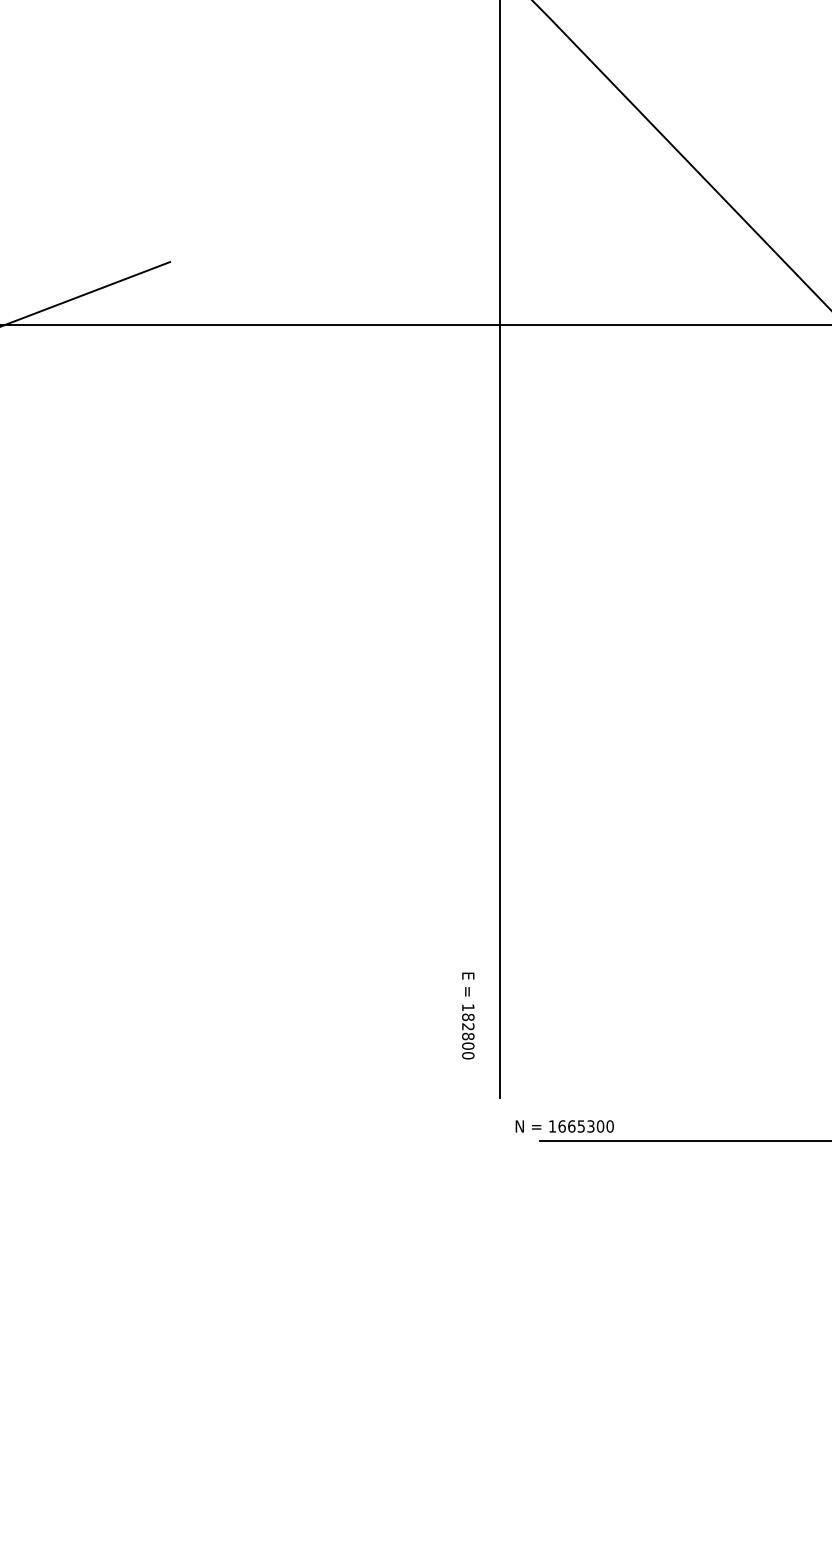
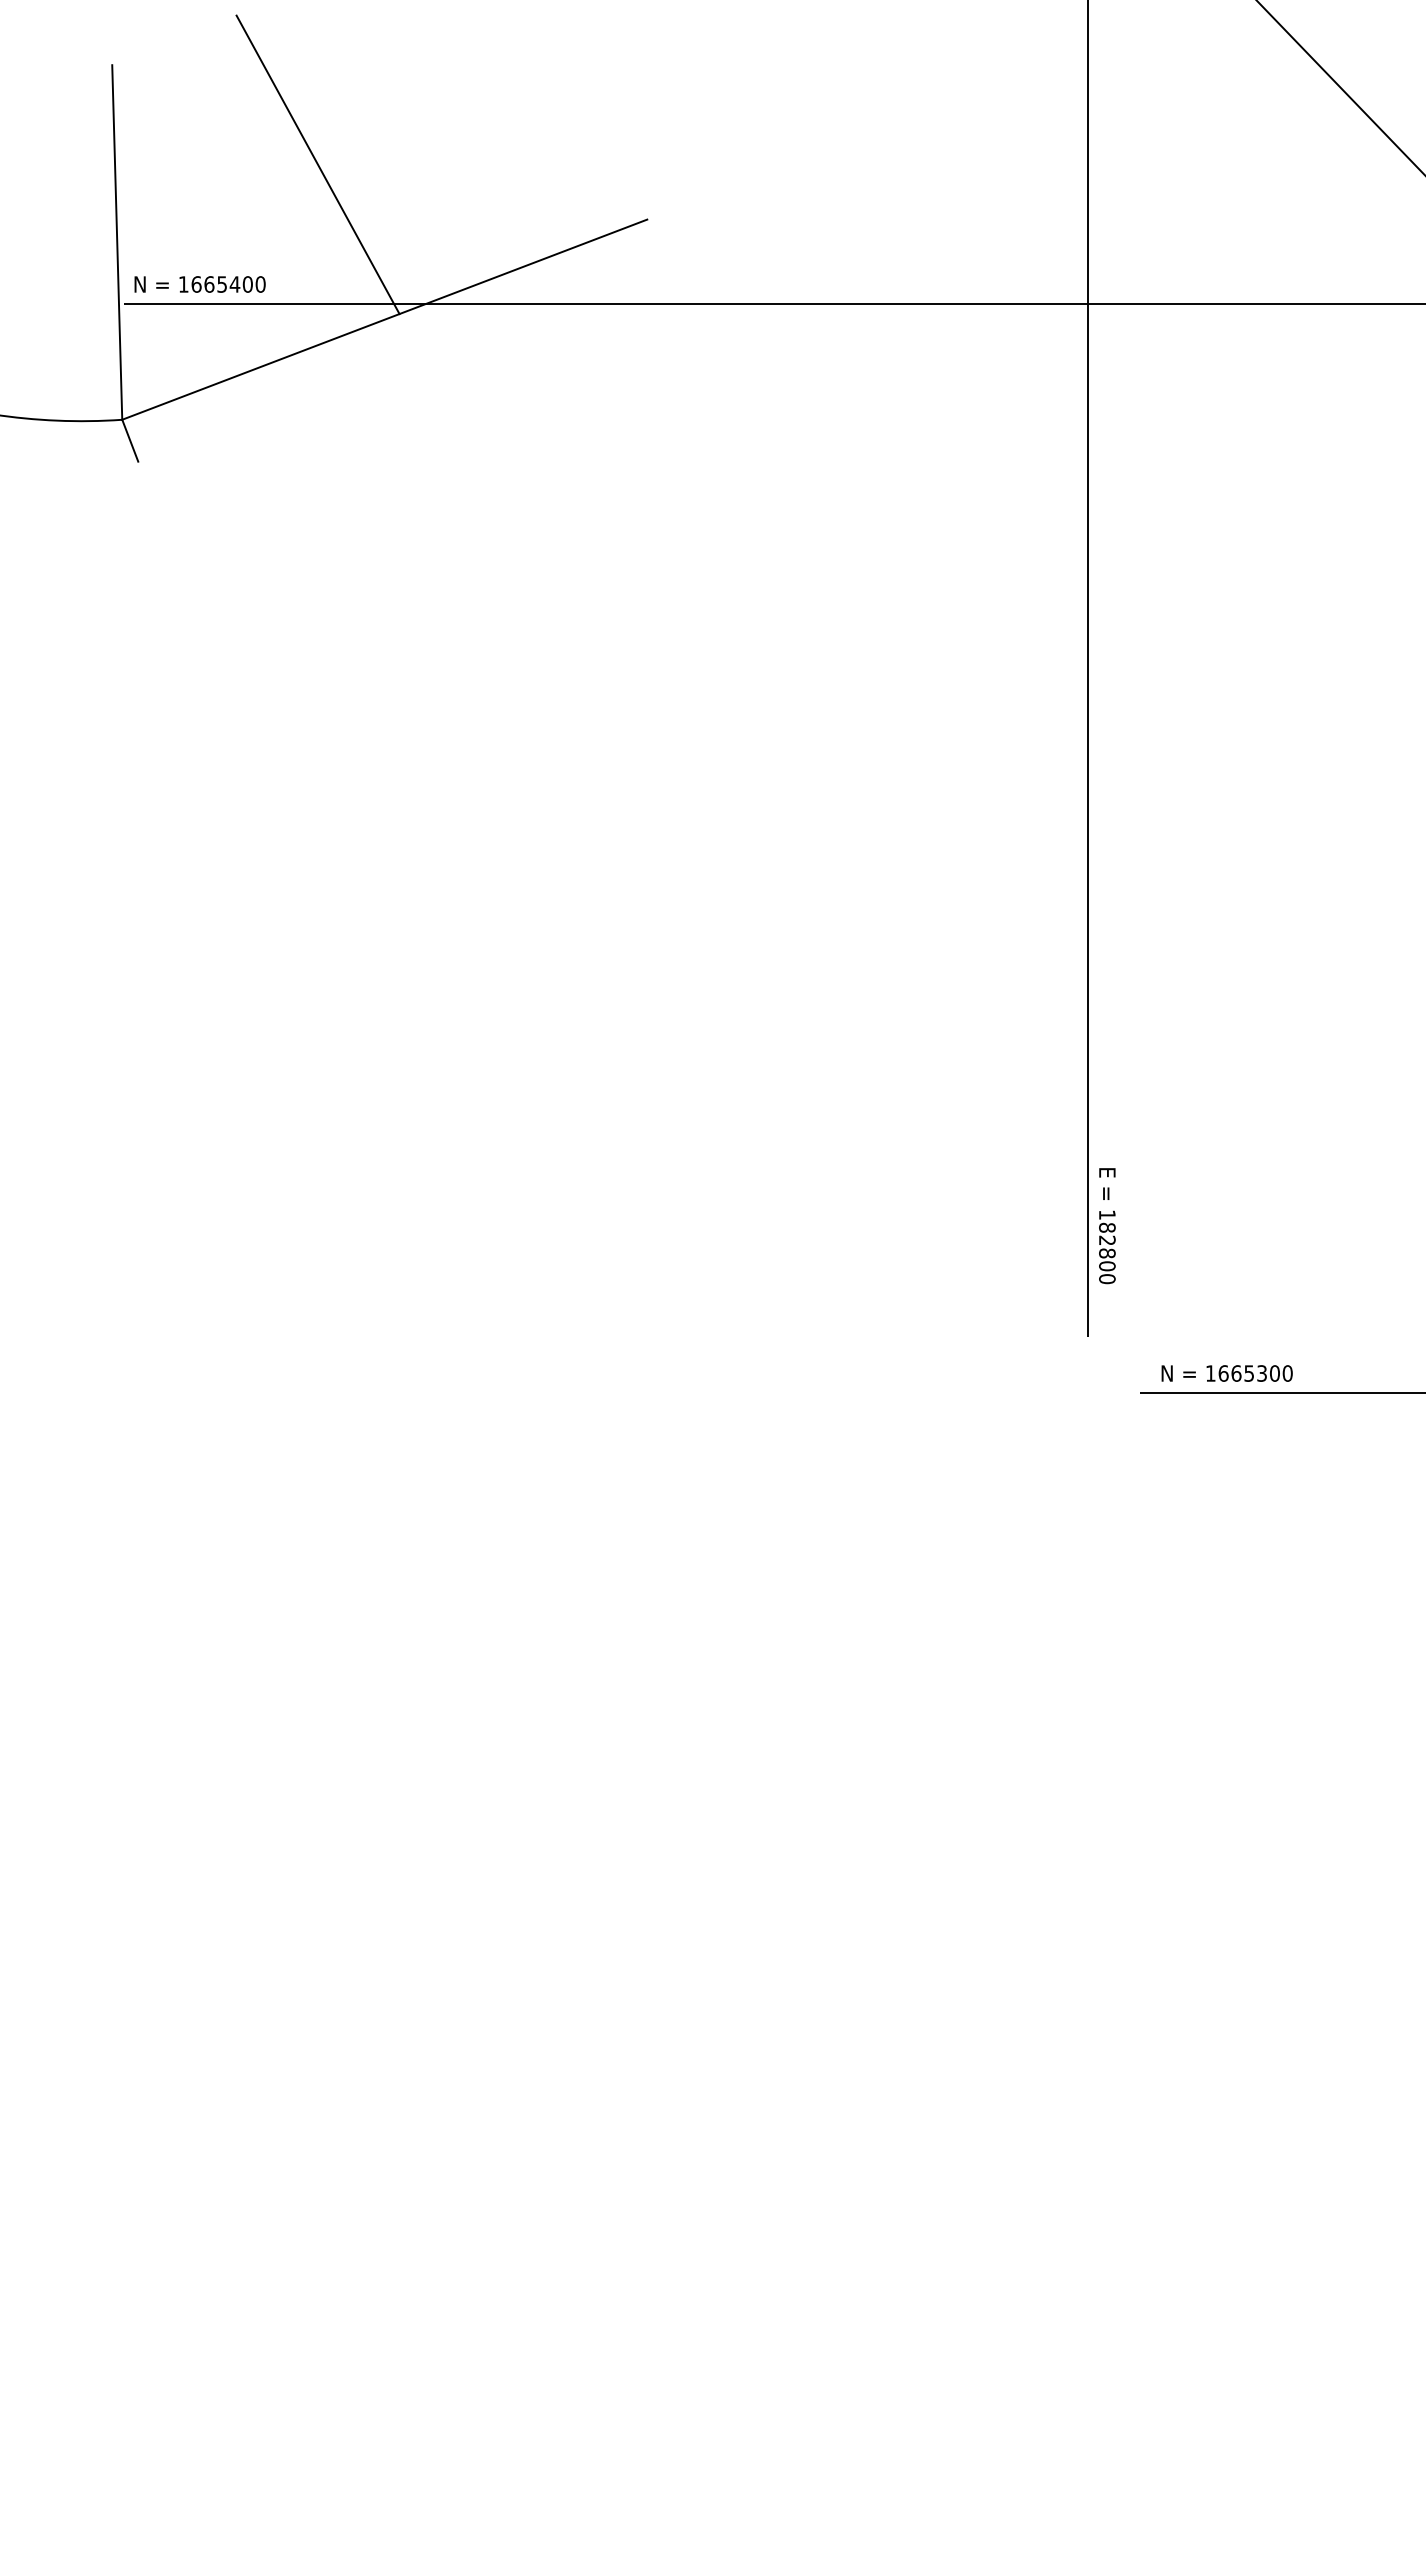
text: (468, 1016) -> (1107, 1226), moved
text: (564, 1126) -> (1226, 1373), moved

